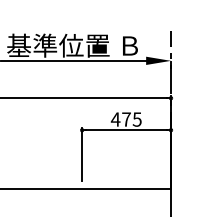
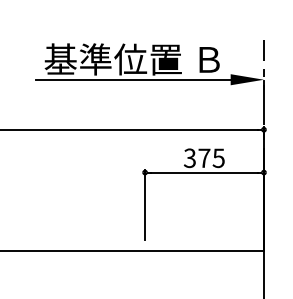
text: (115, 119) -> (189, 158), 475 -> 375

